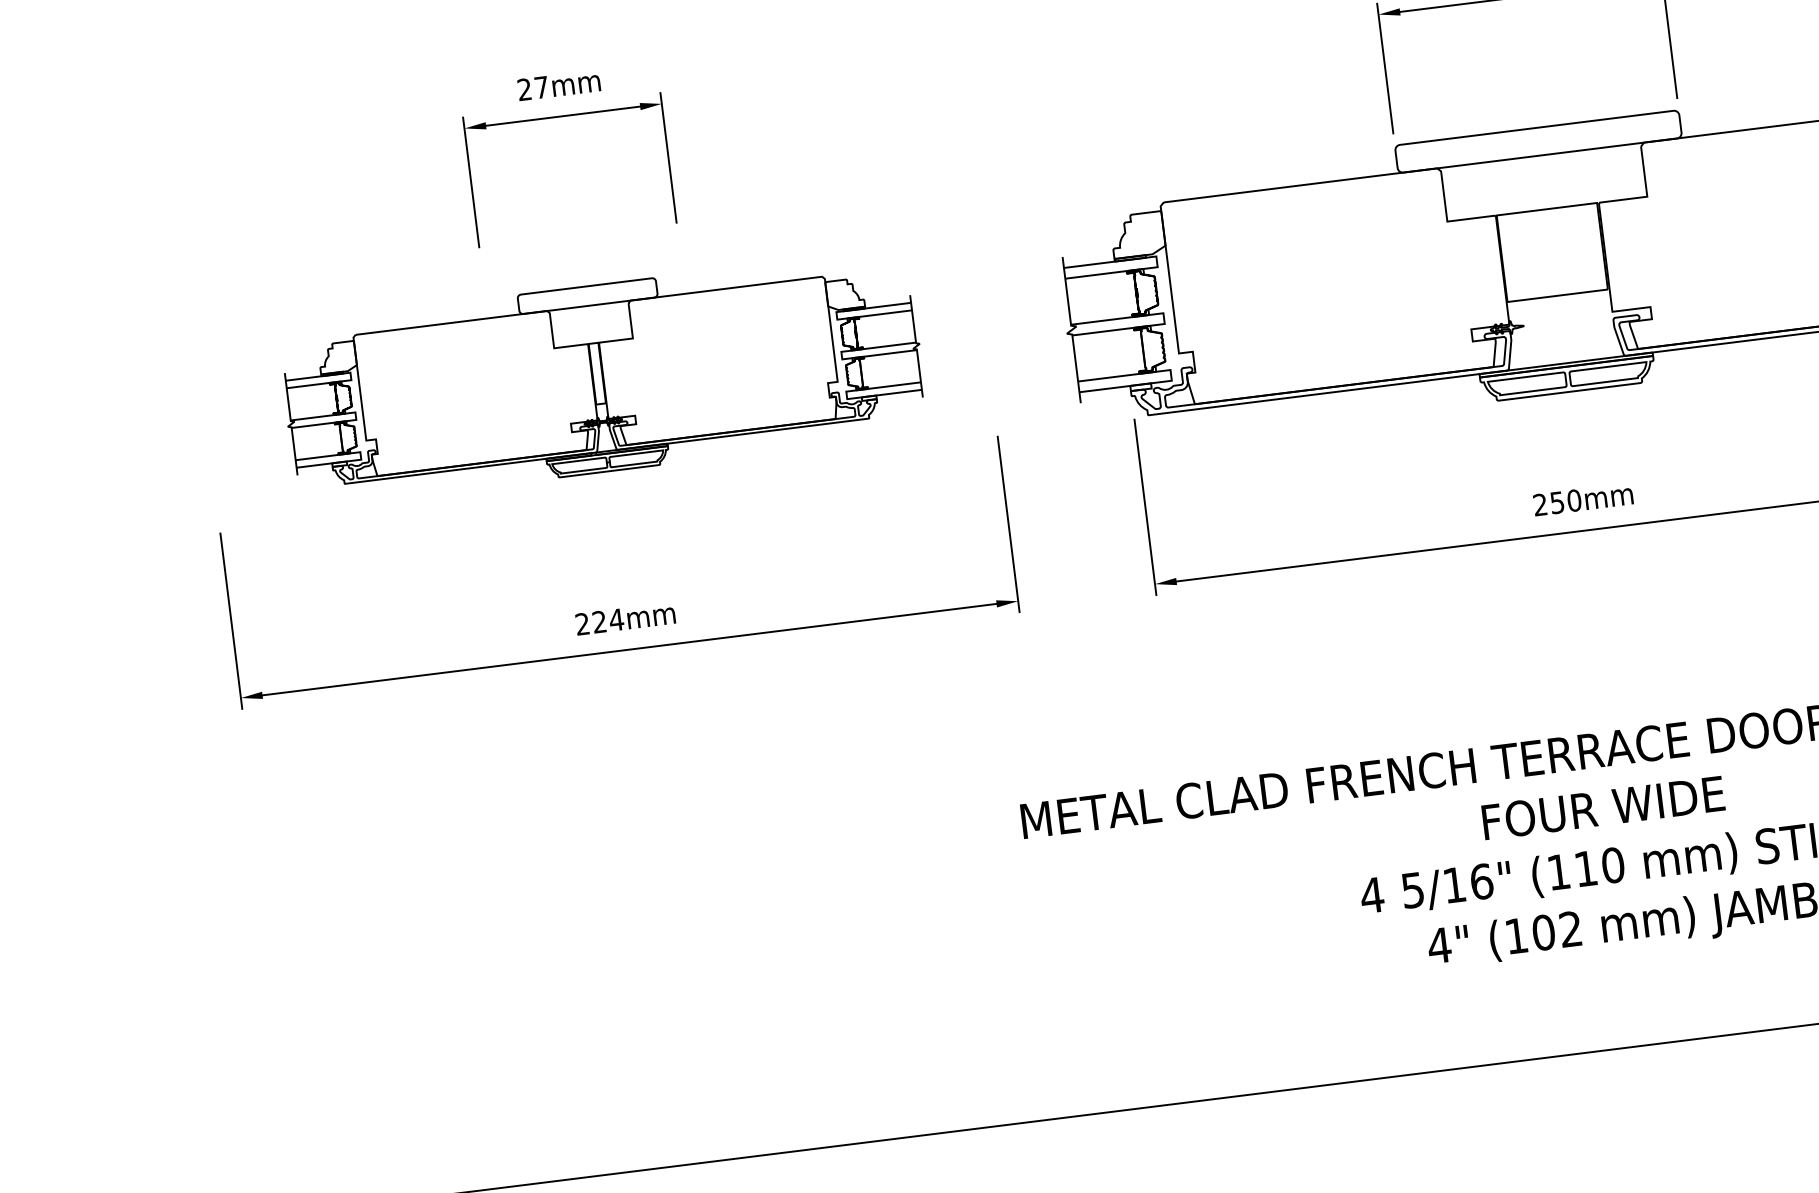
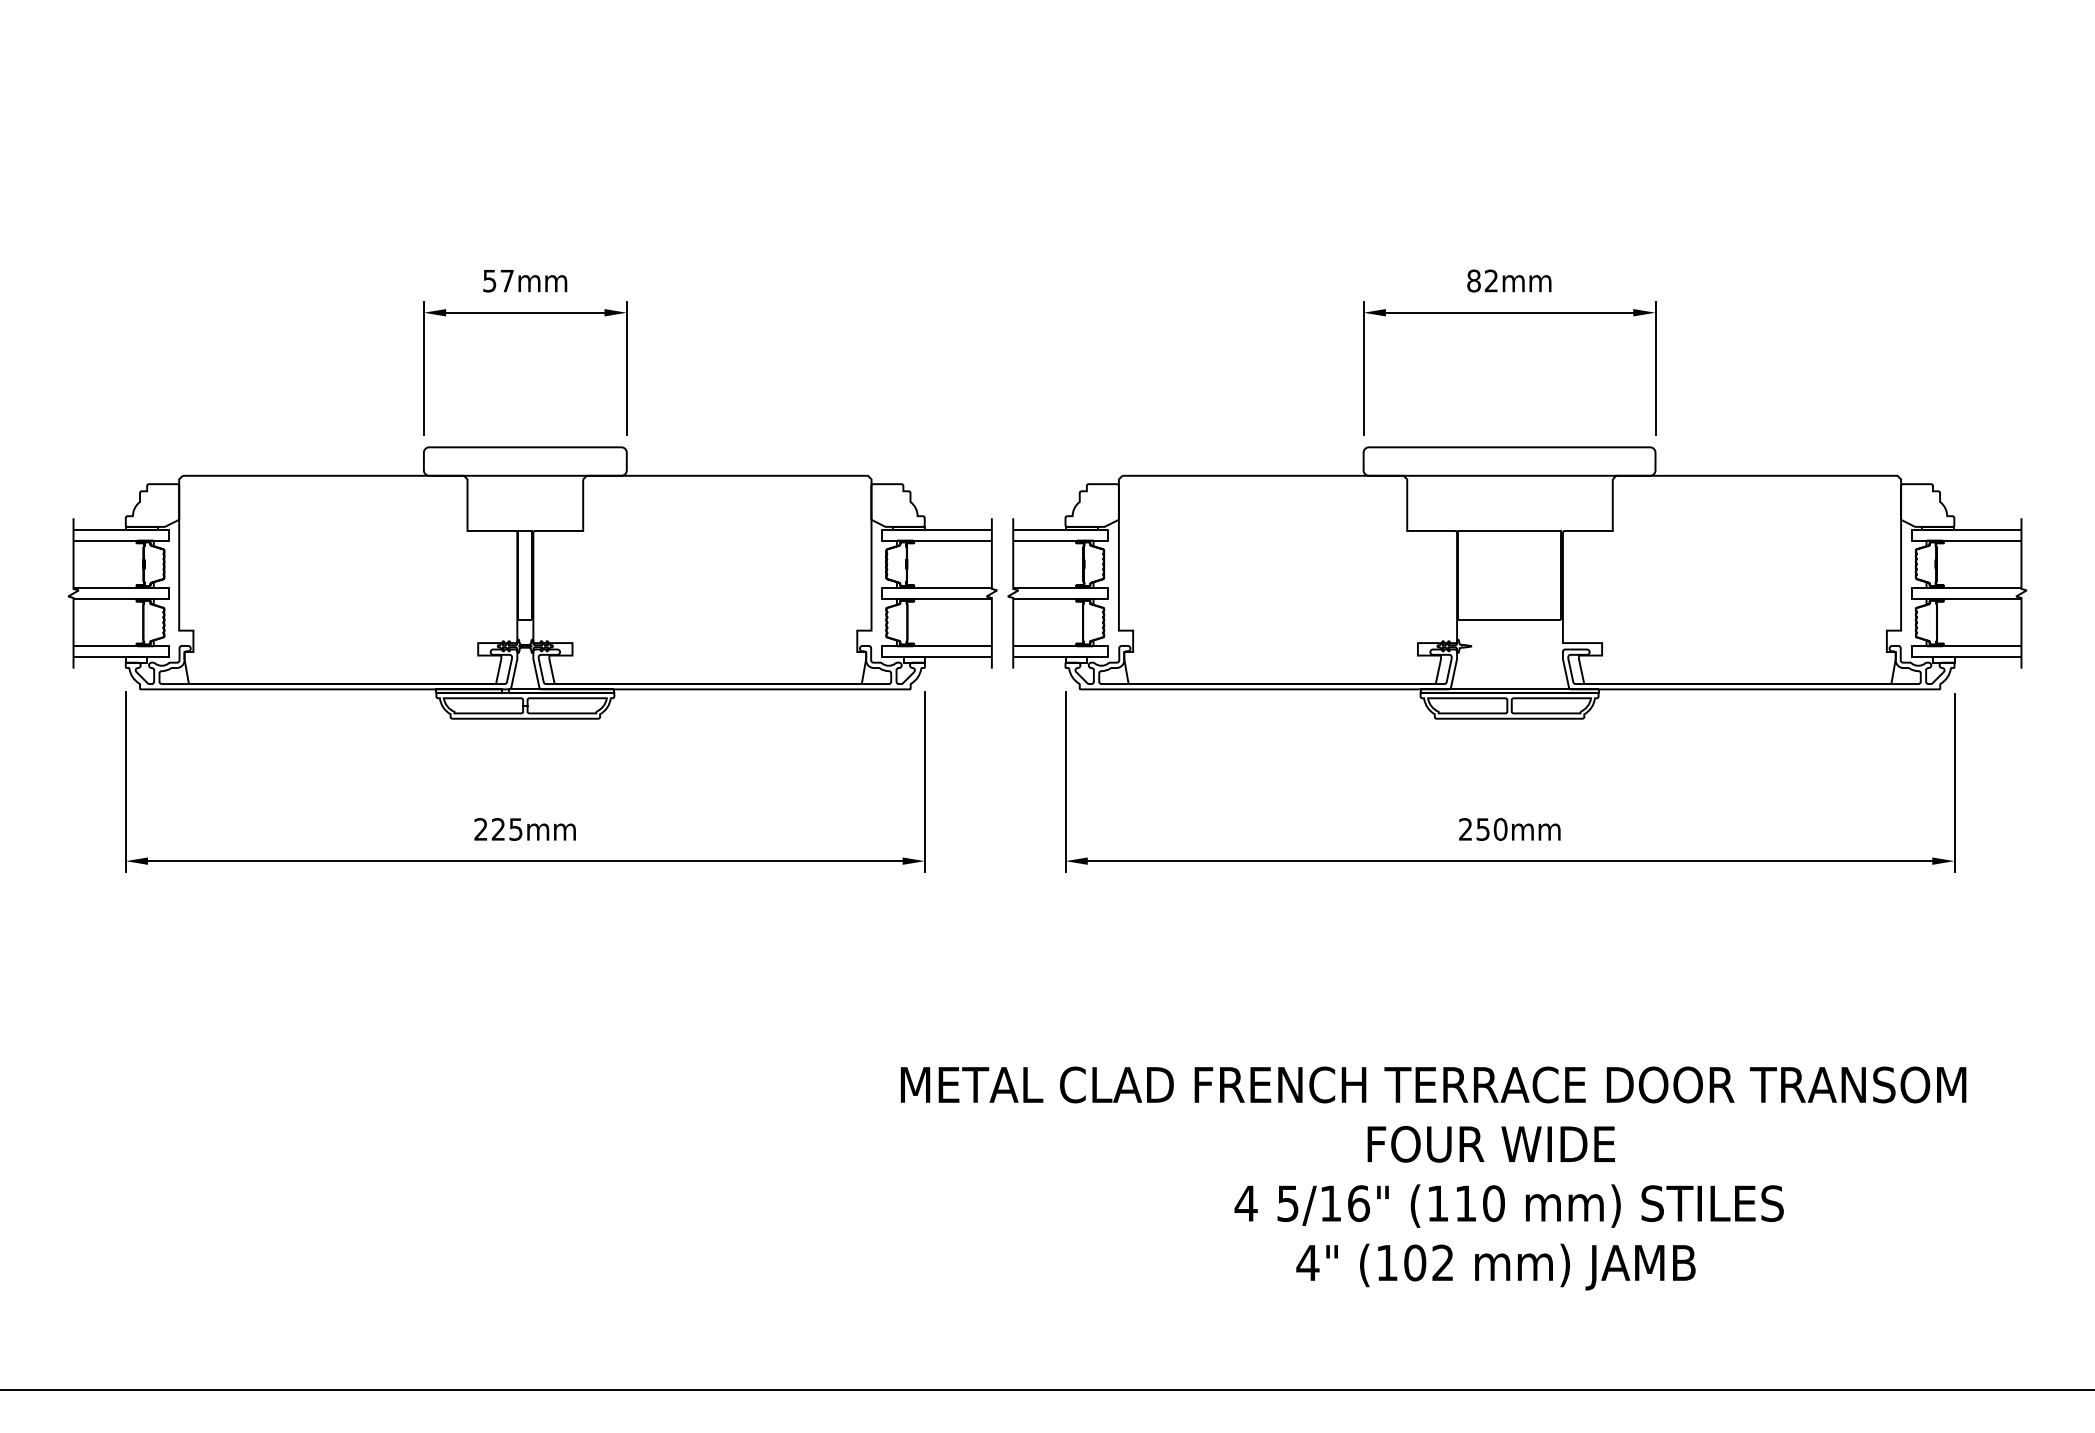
text: (524, 89) -> (489, 280), 27mm -> 57mm
part: (602, 377) -> (532, 582), size x1.43
text: (616, 620) -> (515, 829), 224mm -> 225mm

